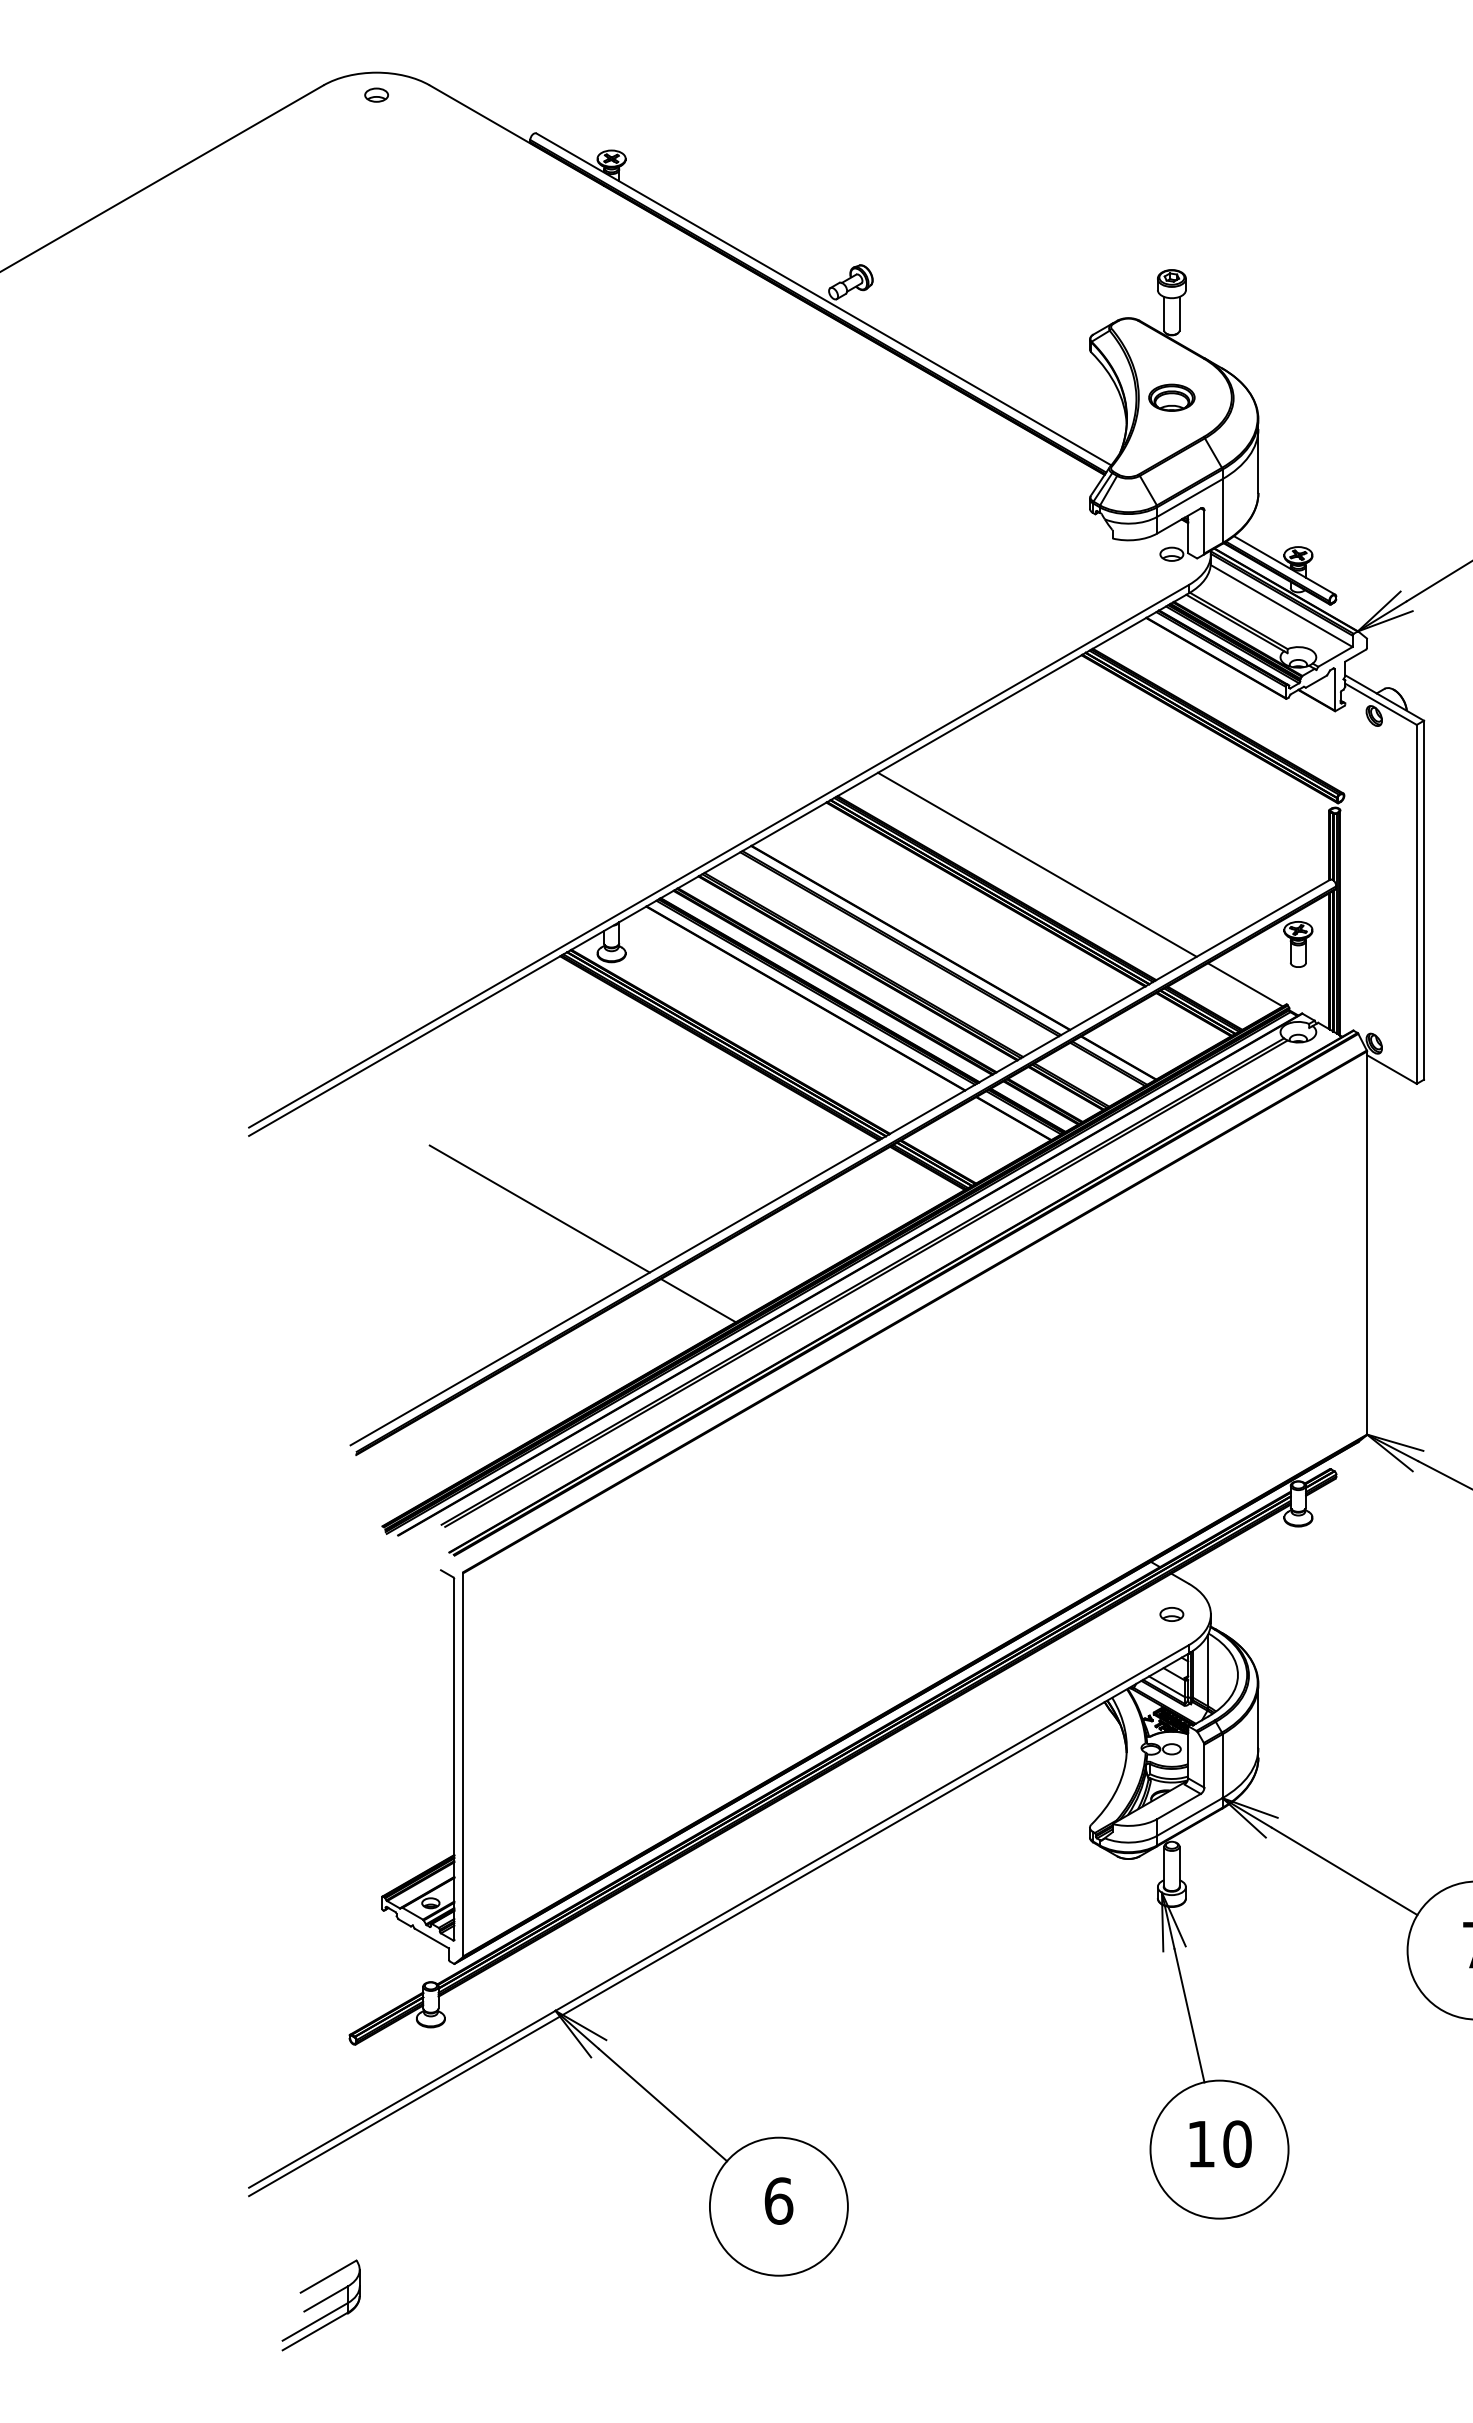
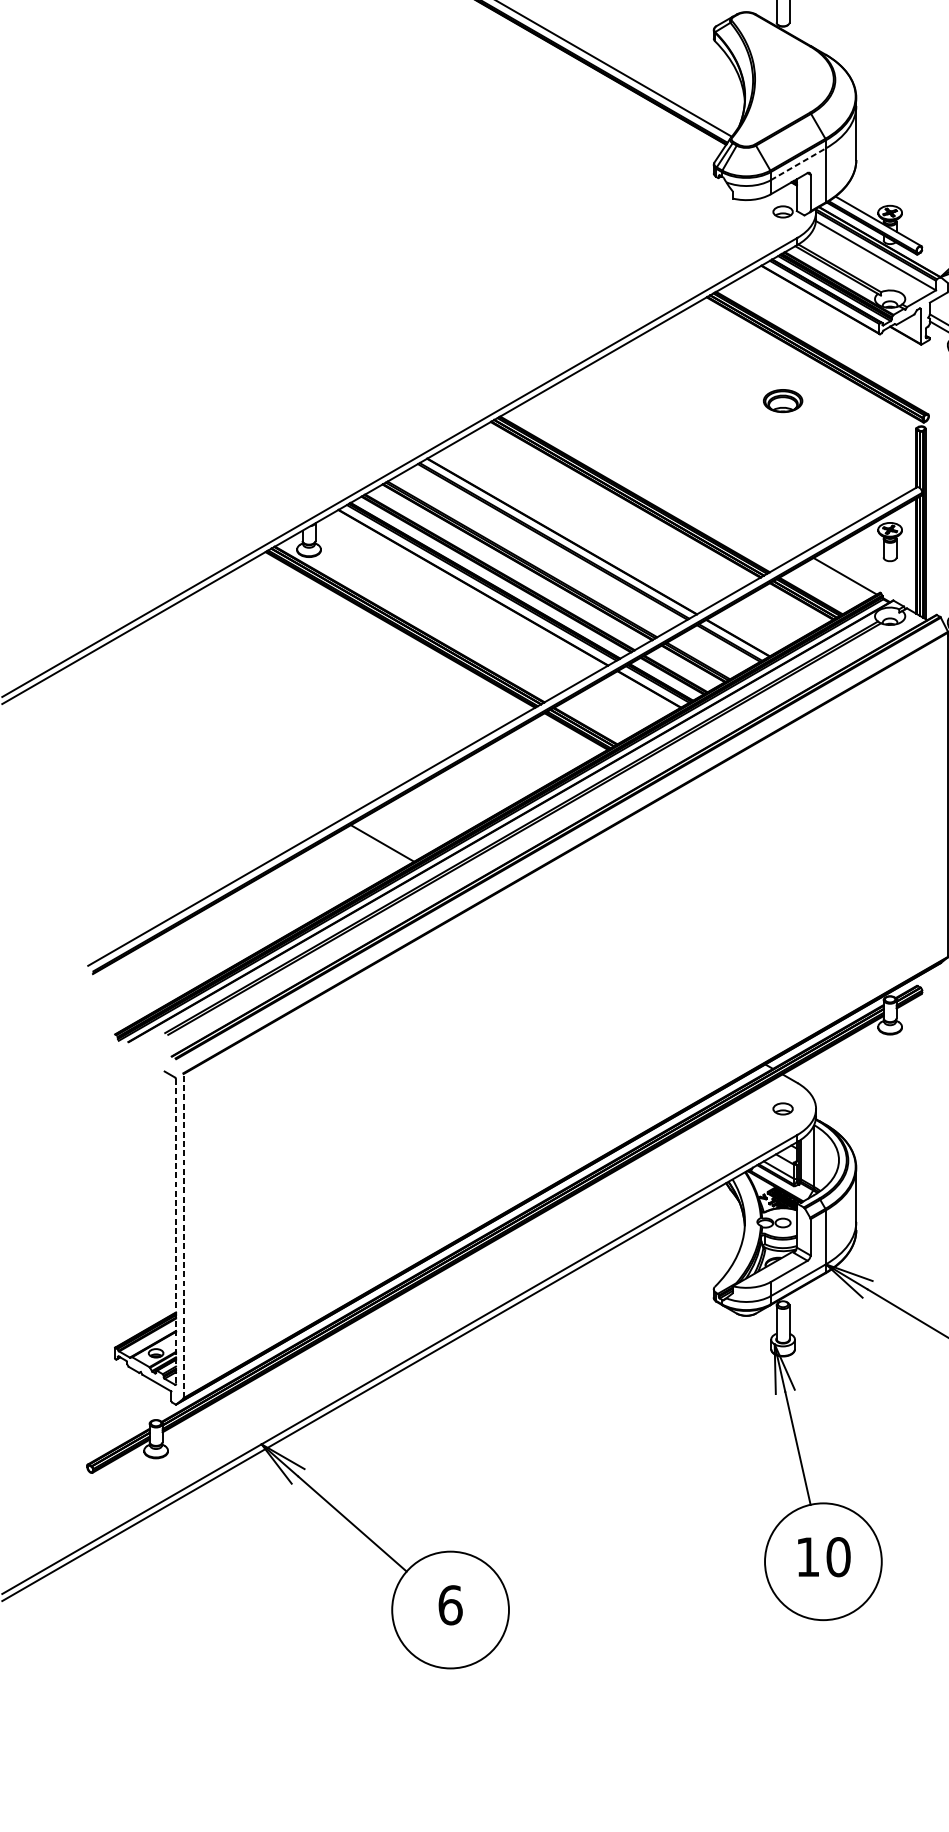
part: (1171, 397) -> (782, 400), moved
line: (1189, 497) -> (797, 163), solid -> dashed
line: (1037, 864) -> (669, 474), removed
line: (539, 1208) -> (248, 765), removed
line: (454, 1760) -> (176, 1232), solid -> dashed
line: (463, 1764) -> (183, 1235), solid -> dashed
part: (320, 2305) -> (62, 1693), removed

